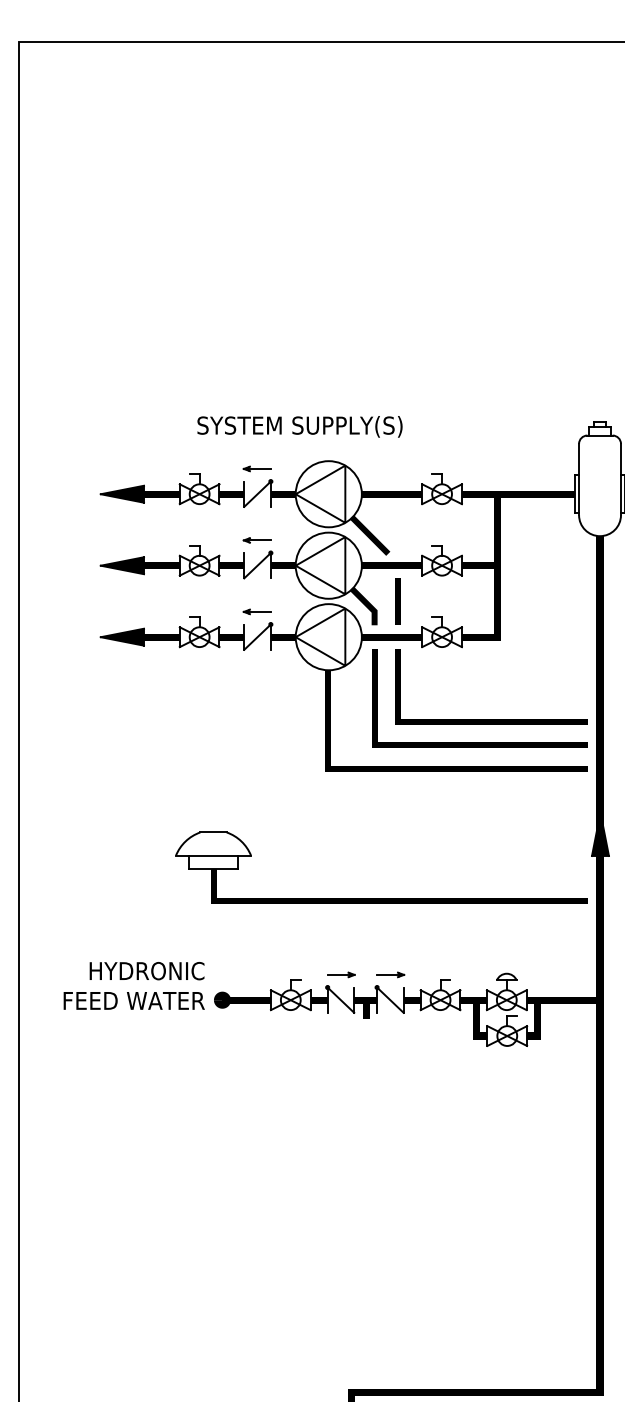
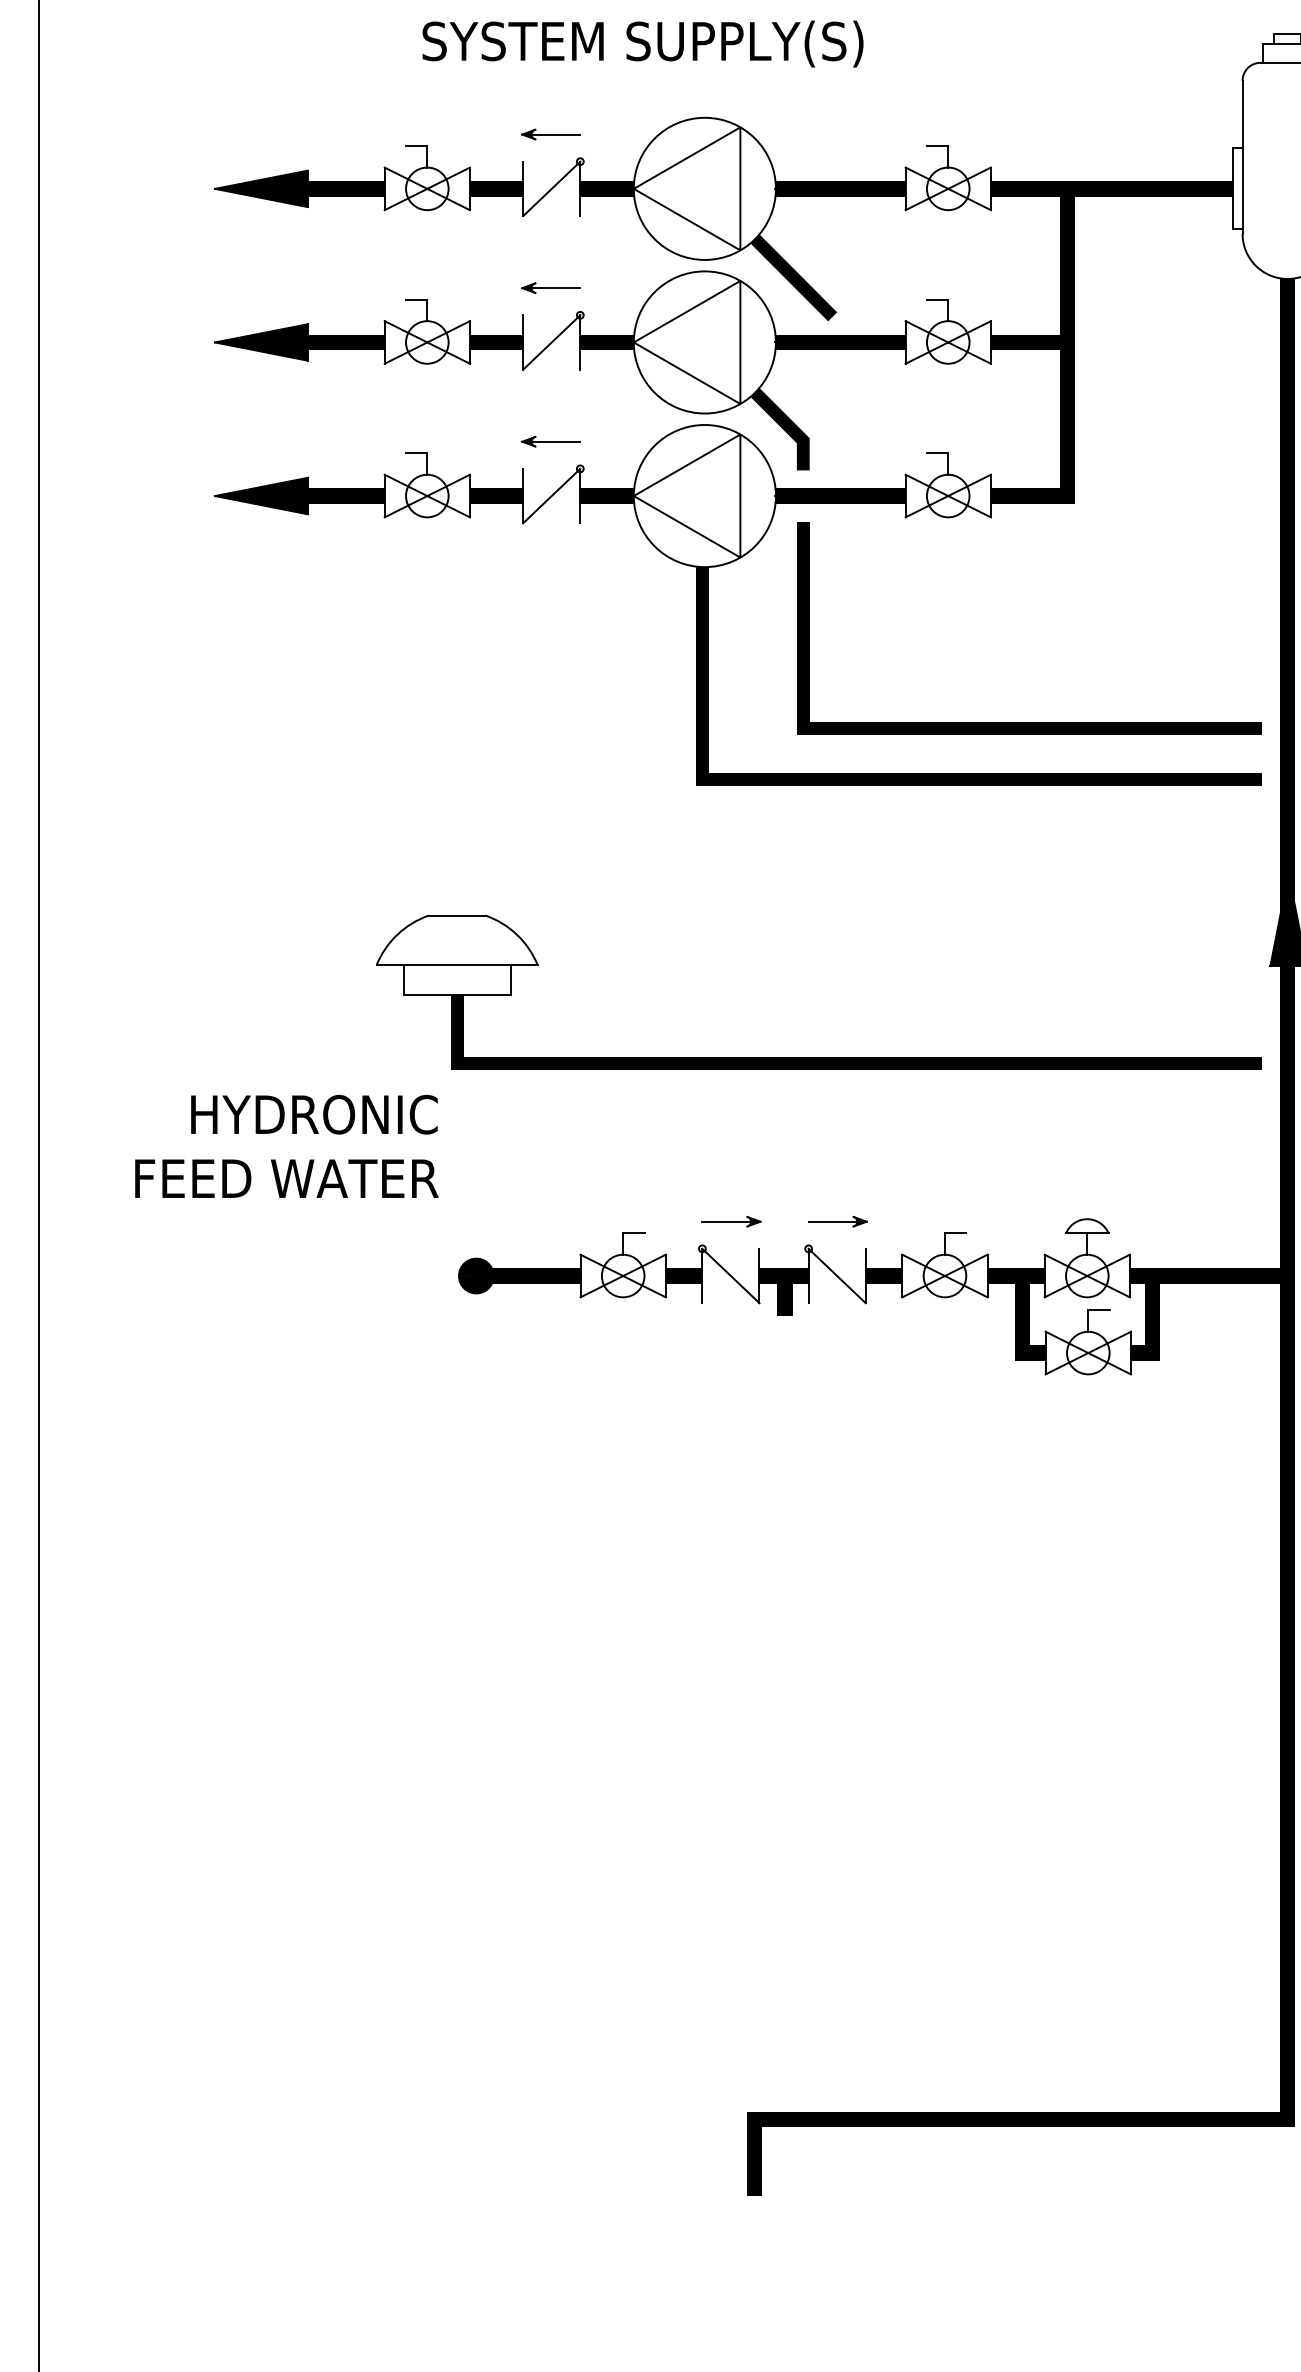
line: (397, 601) -> (852, 419), removed
line: (491, 719) -> (1054, 672), removed
text: (133, 985) -> (285, 1145), moved

